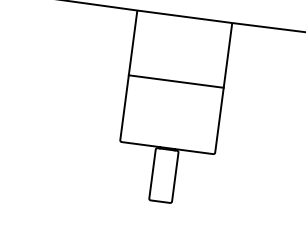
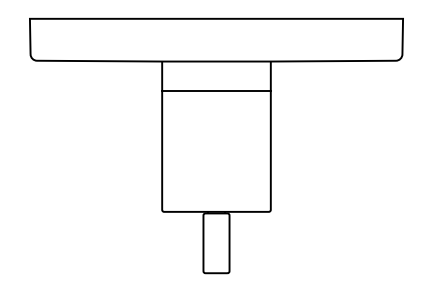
line: (176, 81) -> (216, 90), moved

